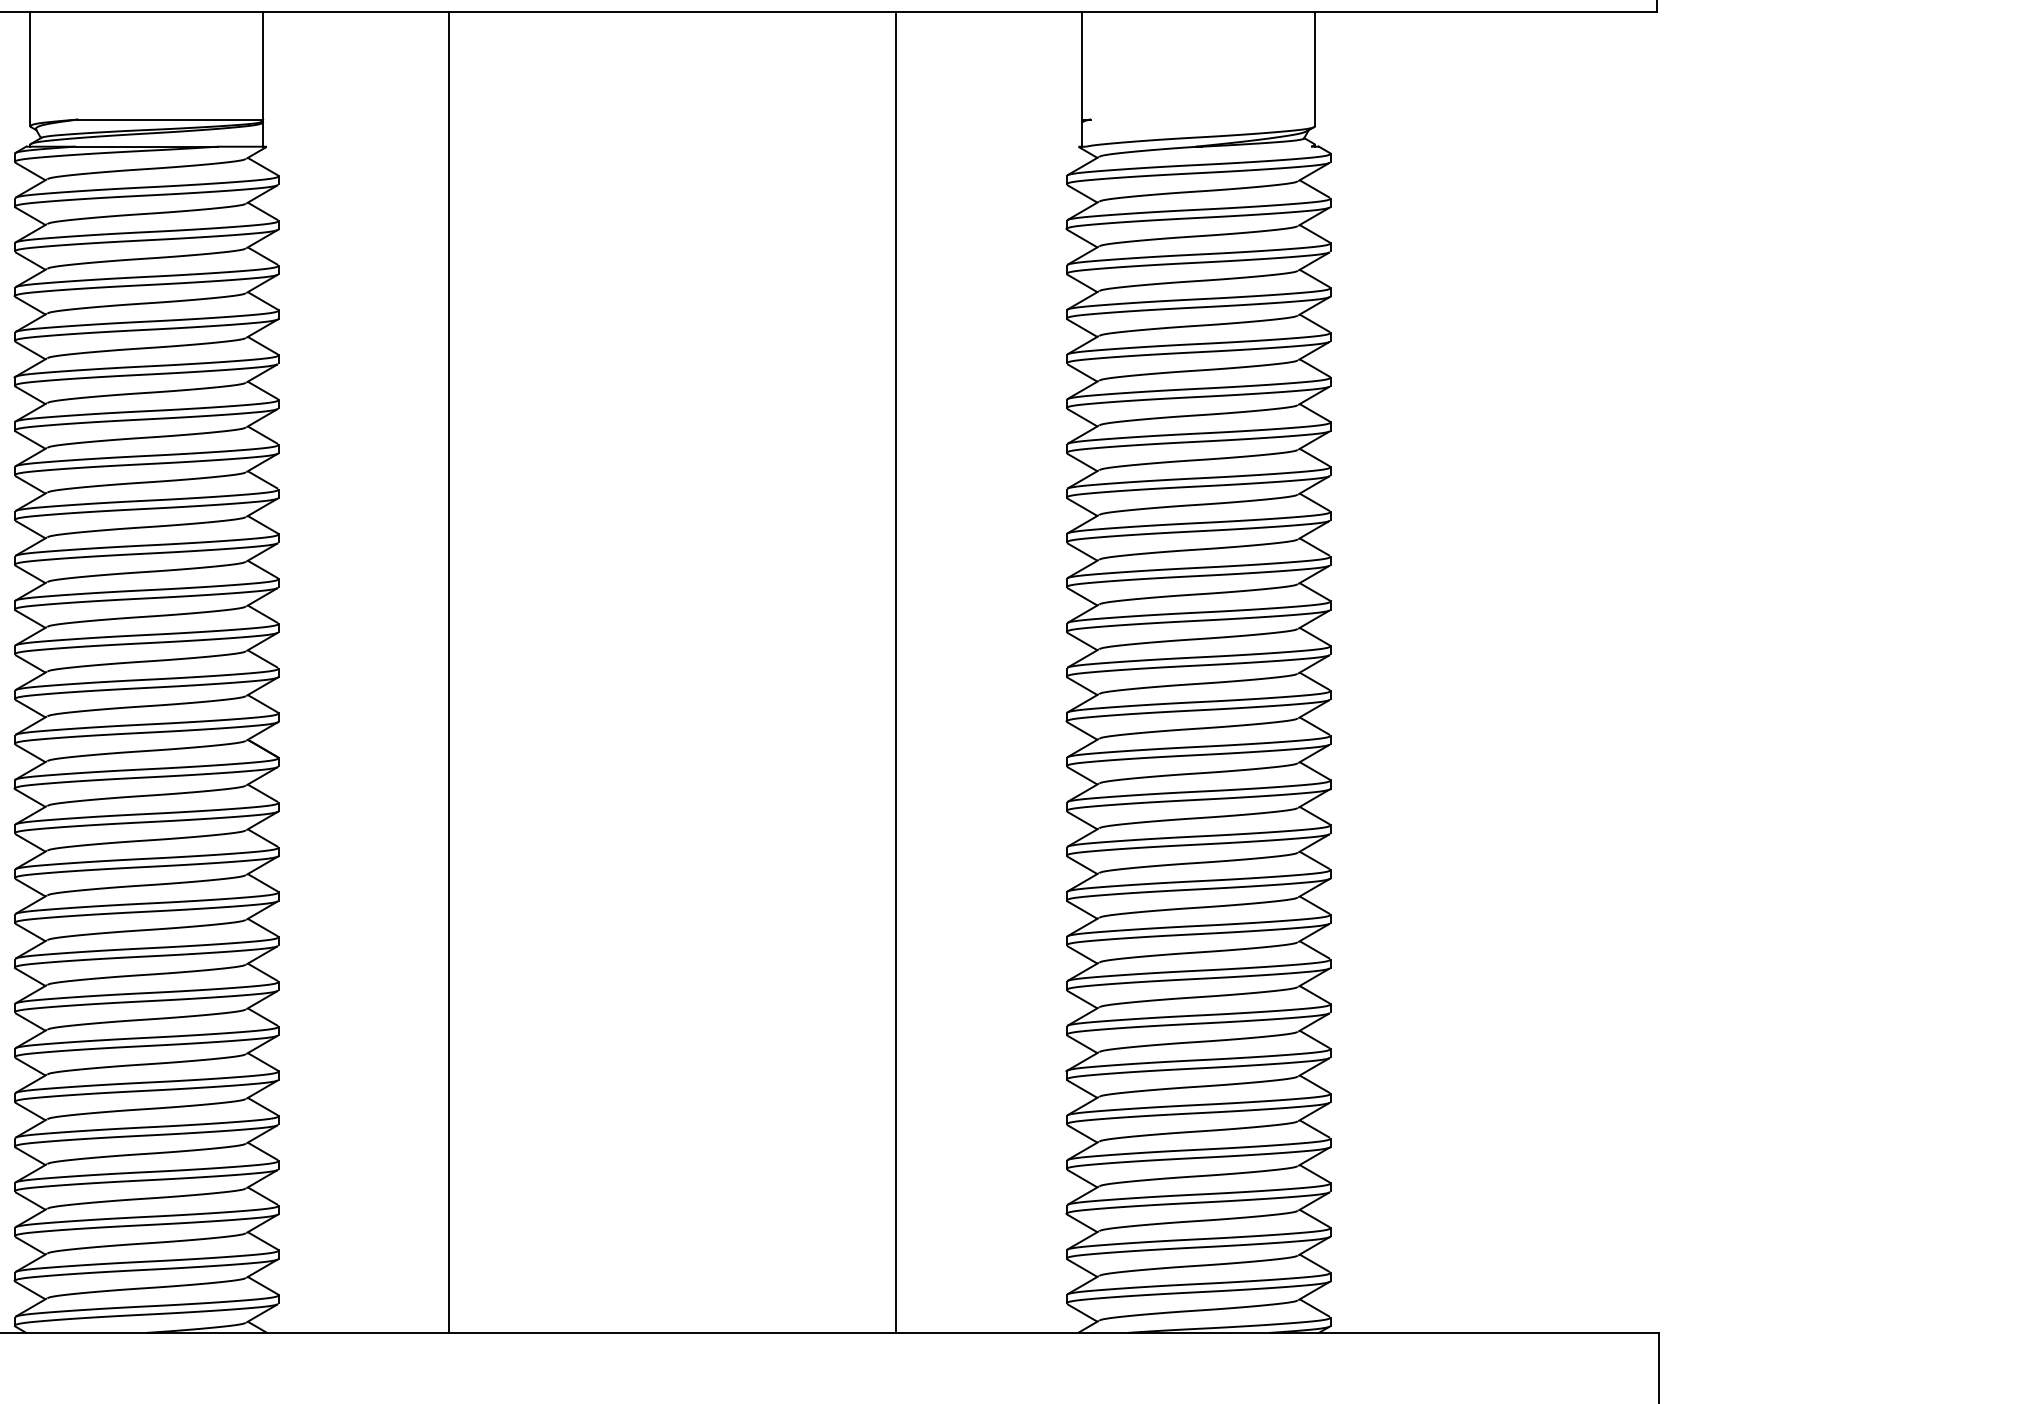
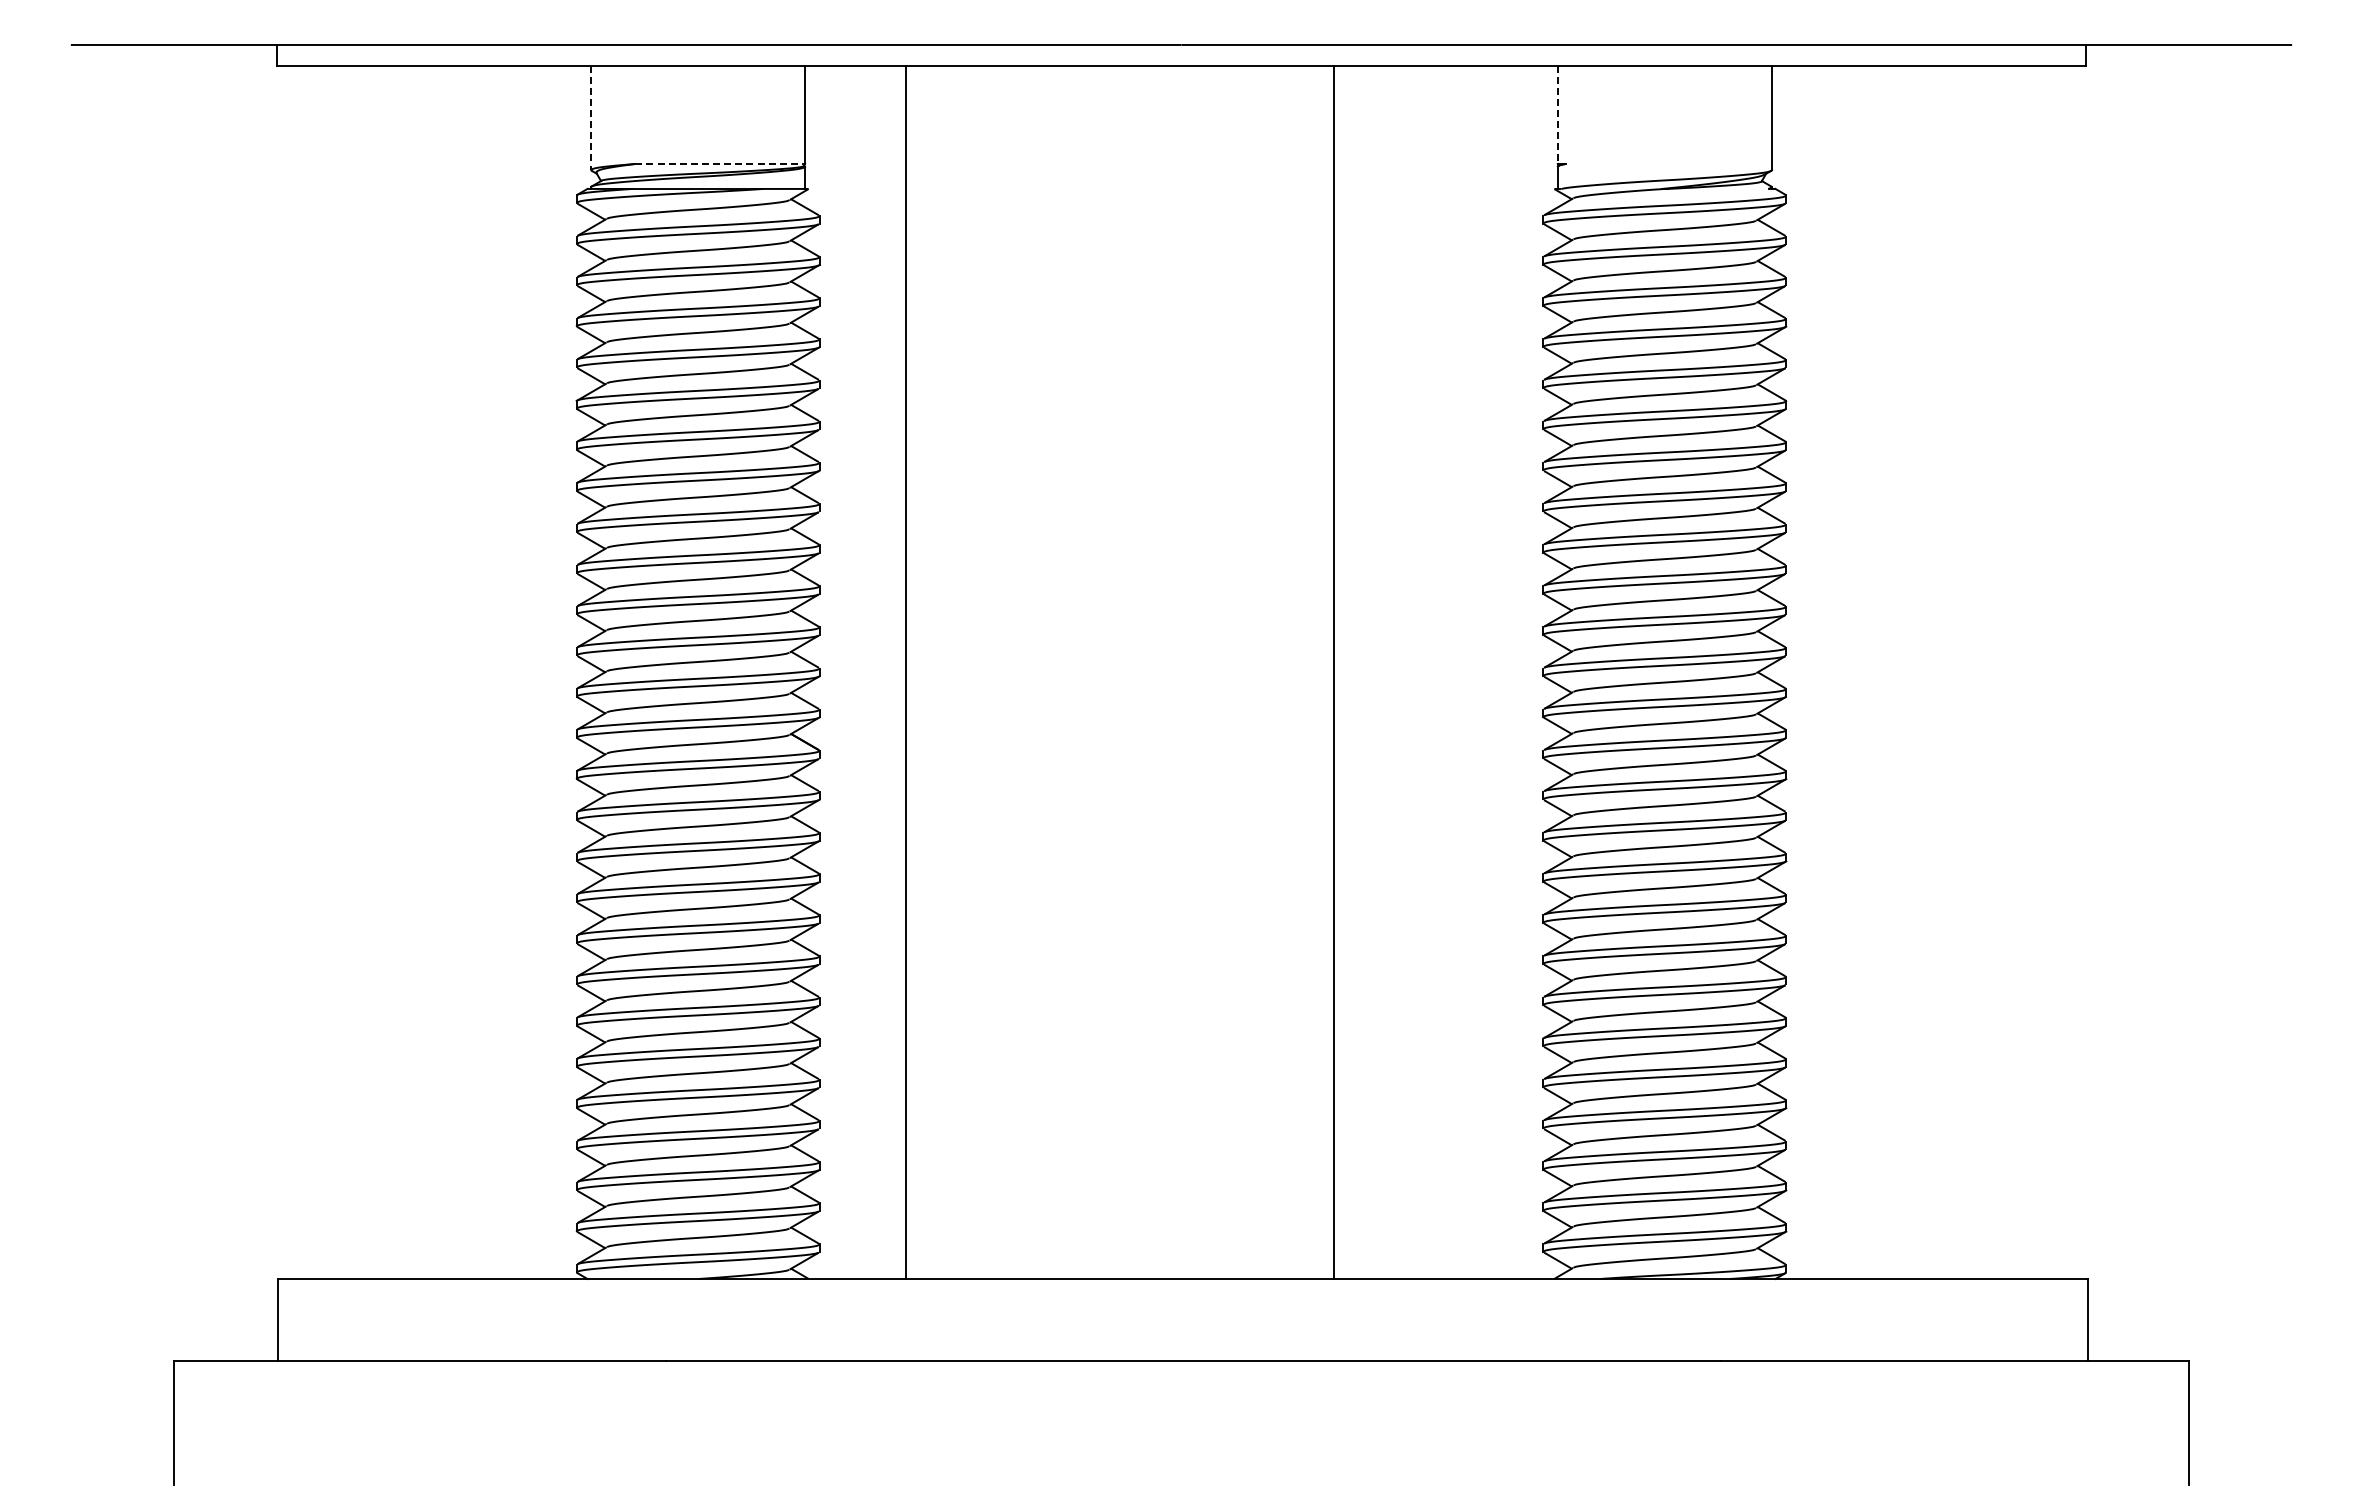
line: (1081, 66) -> (1557, 115), solid -> dashed
line: (30, 70) -> (591, 118), solid -> dashed
line: (170, 119) -> (720, 163), solid -> dashed
line: (448, 672) -> (905, 672), moved
line: (896, 672) -> (1334, 672), moved

